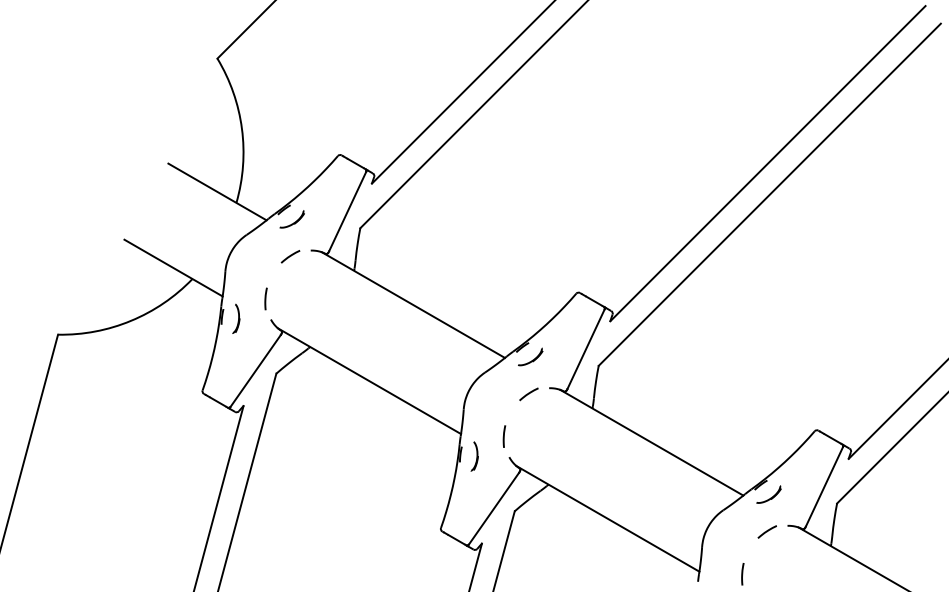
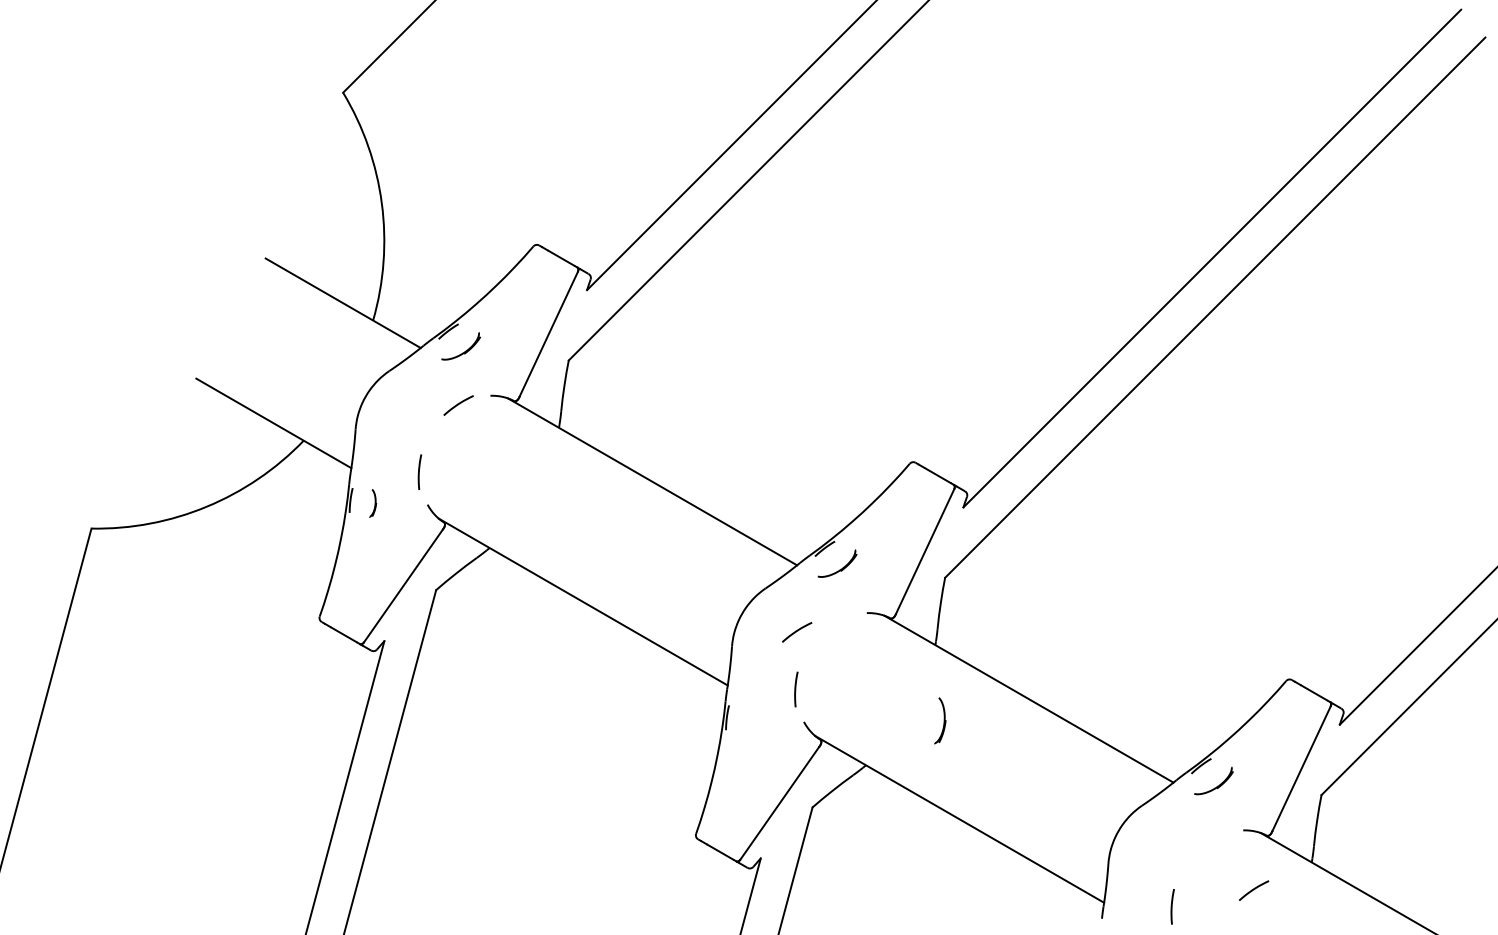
part: (236, 318) -> (373, 503), size x0.6
line: (528, 394) -> (796, 632), moved
part: (474, 456) -> (940, 720), moved
line: (766, 531) -> (1252, 889), moved

